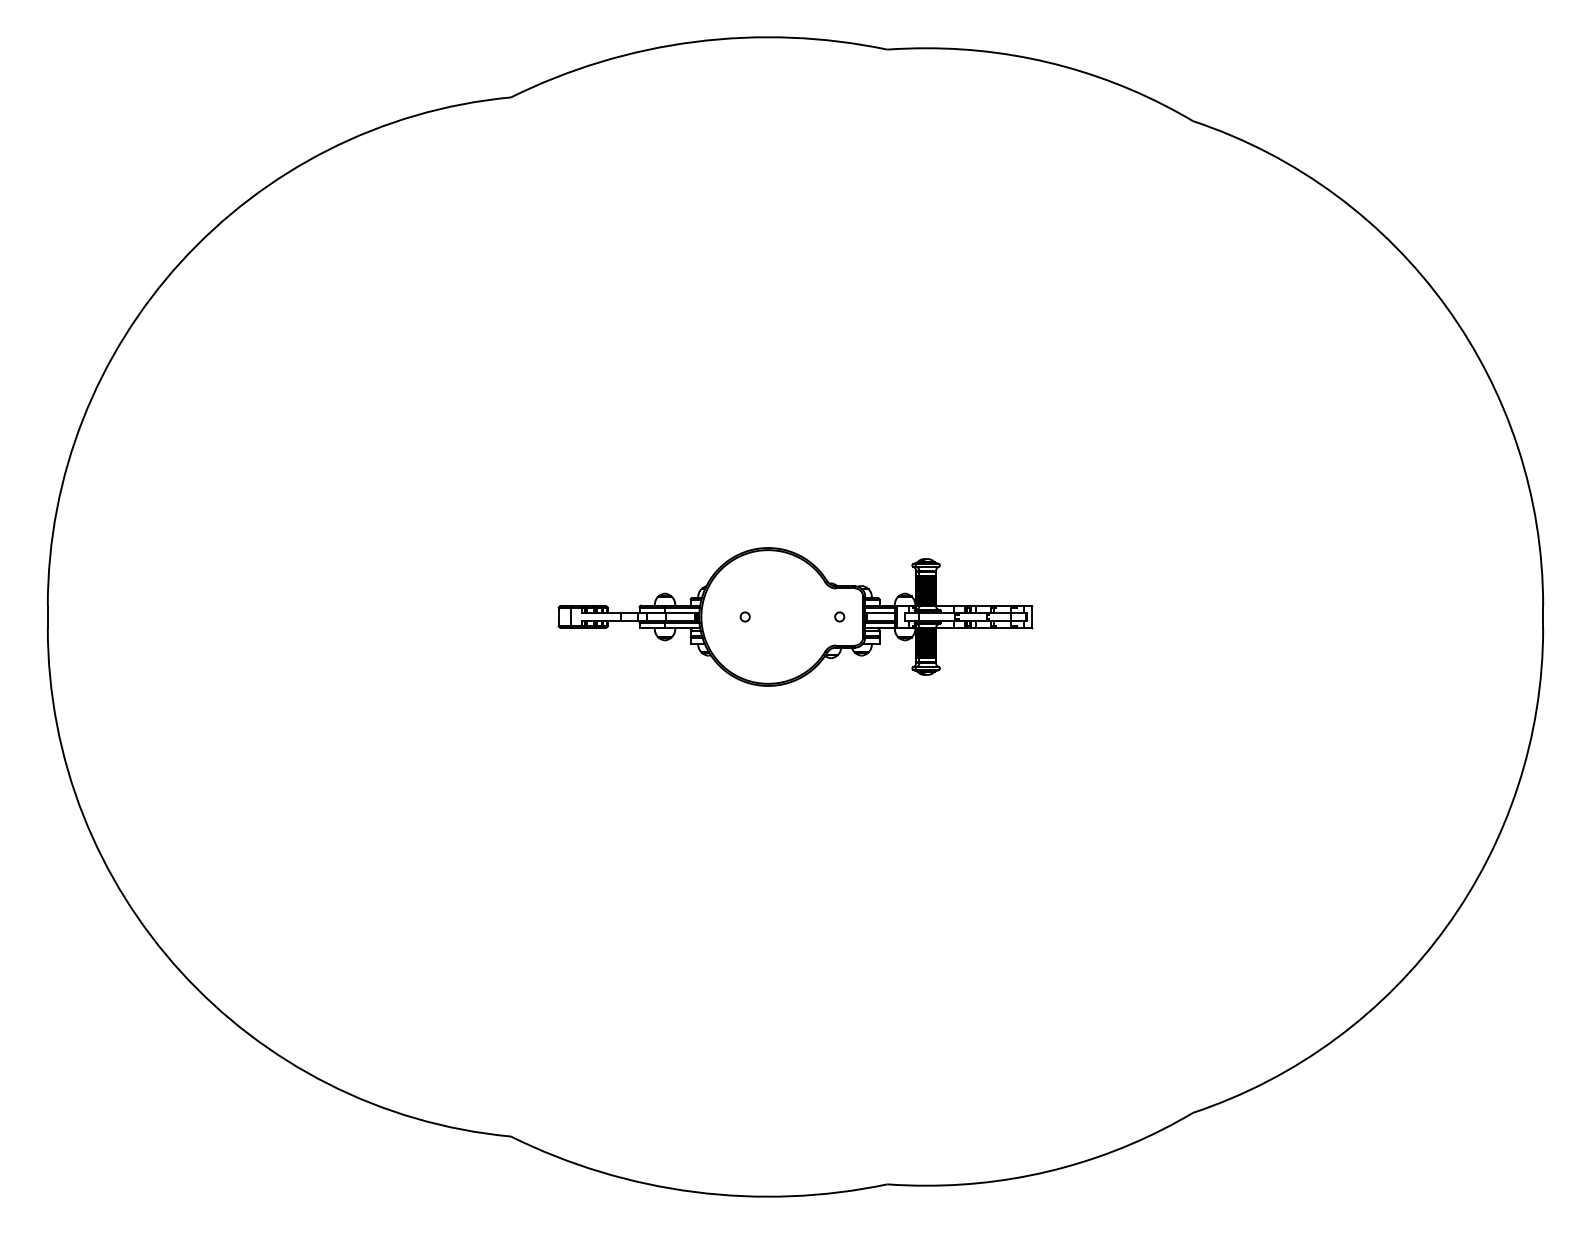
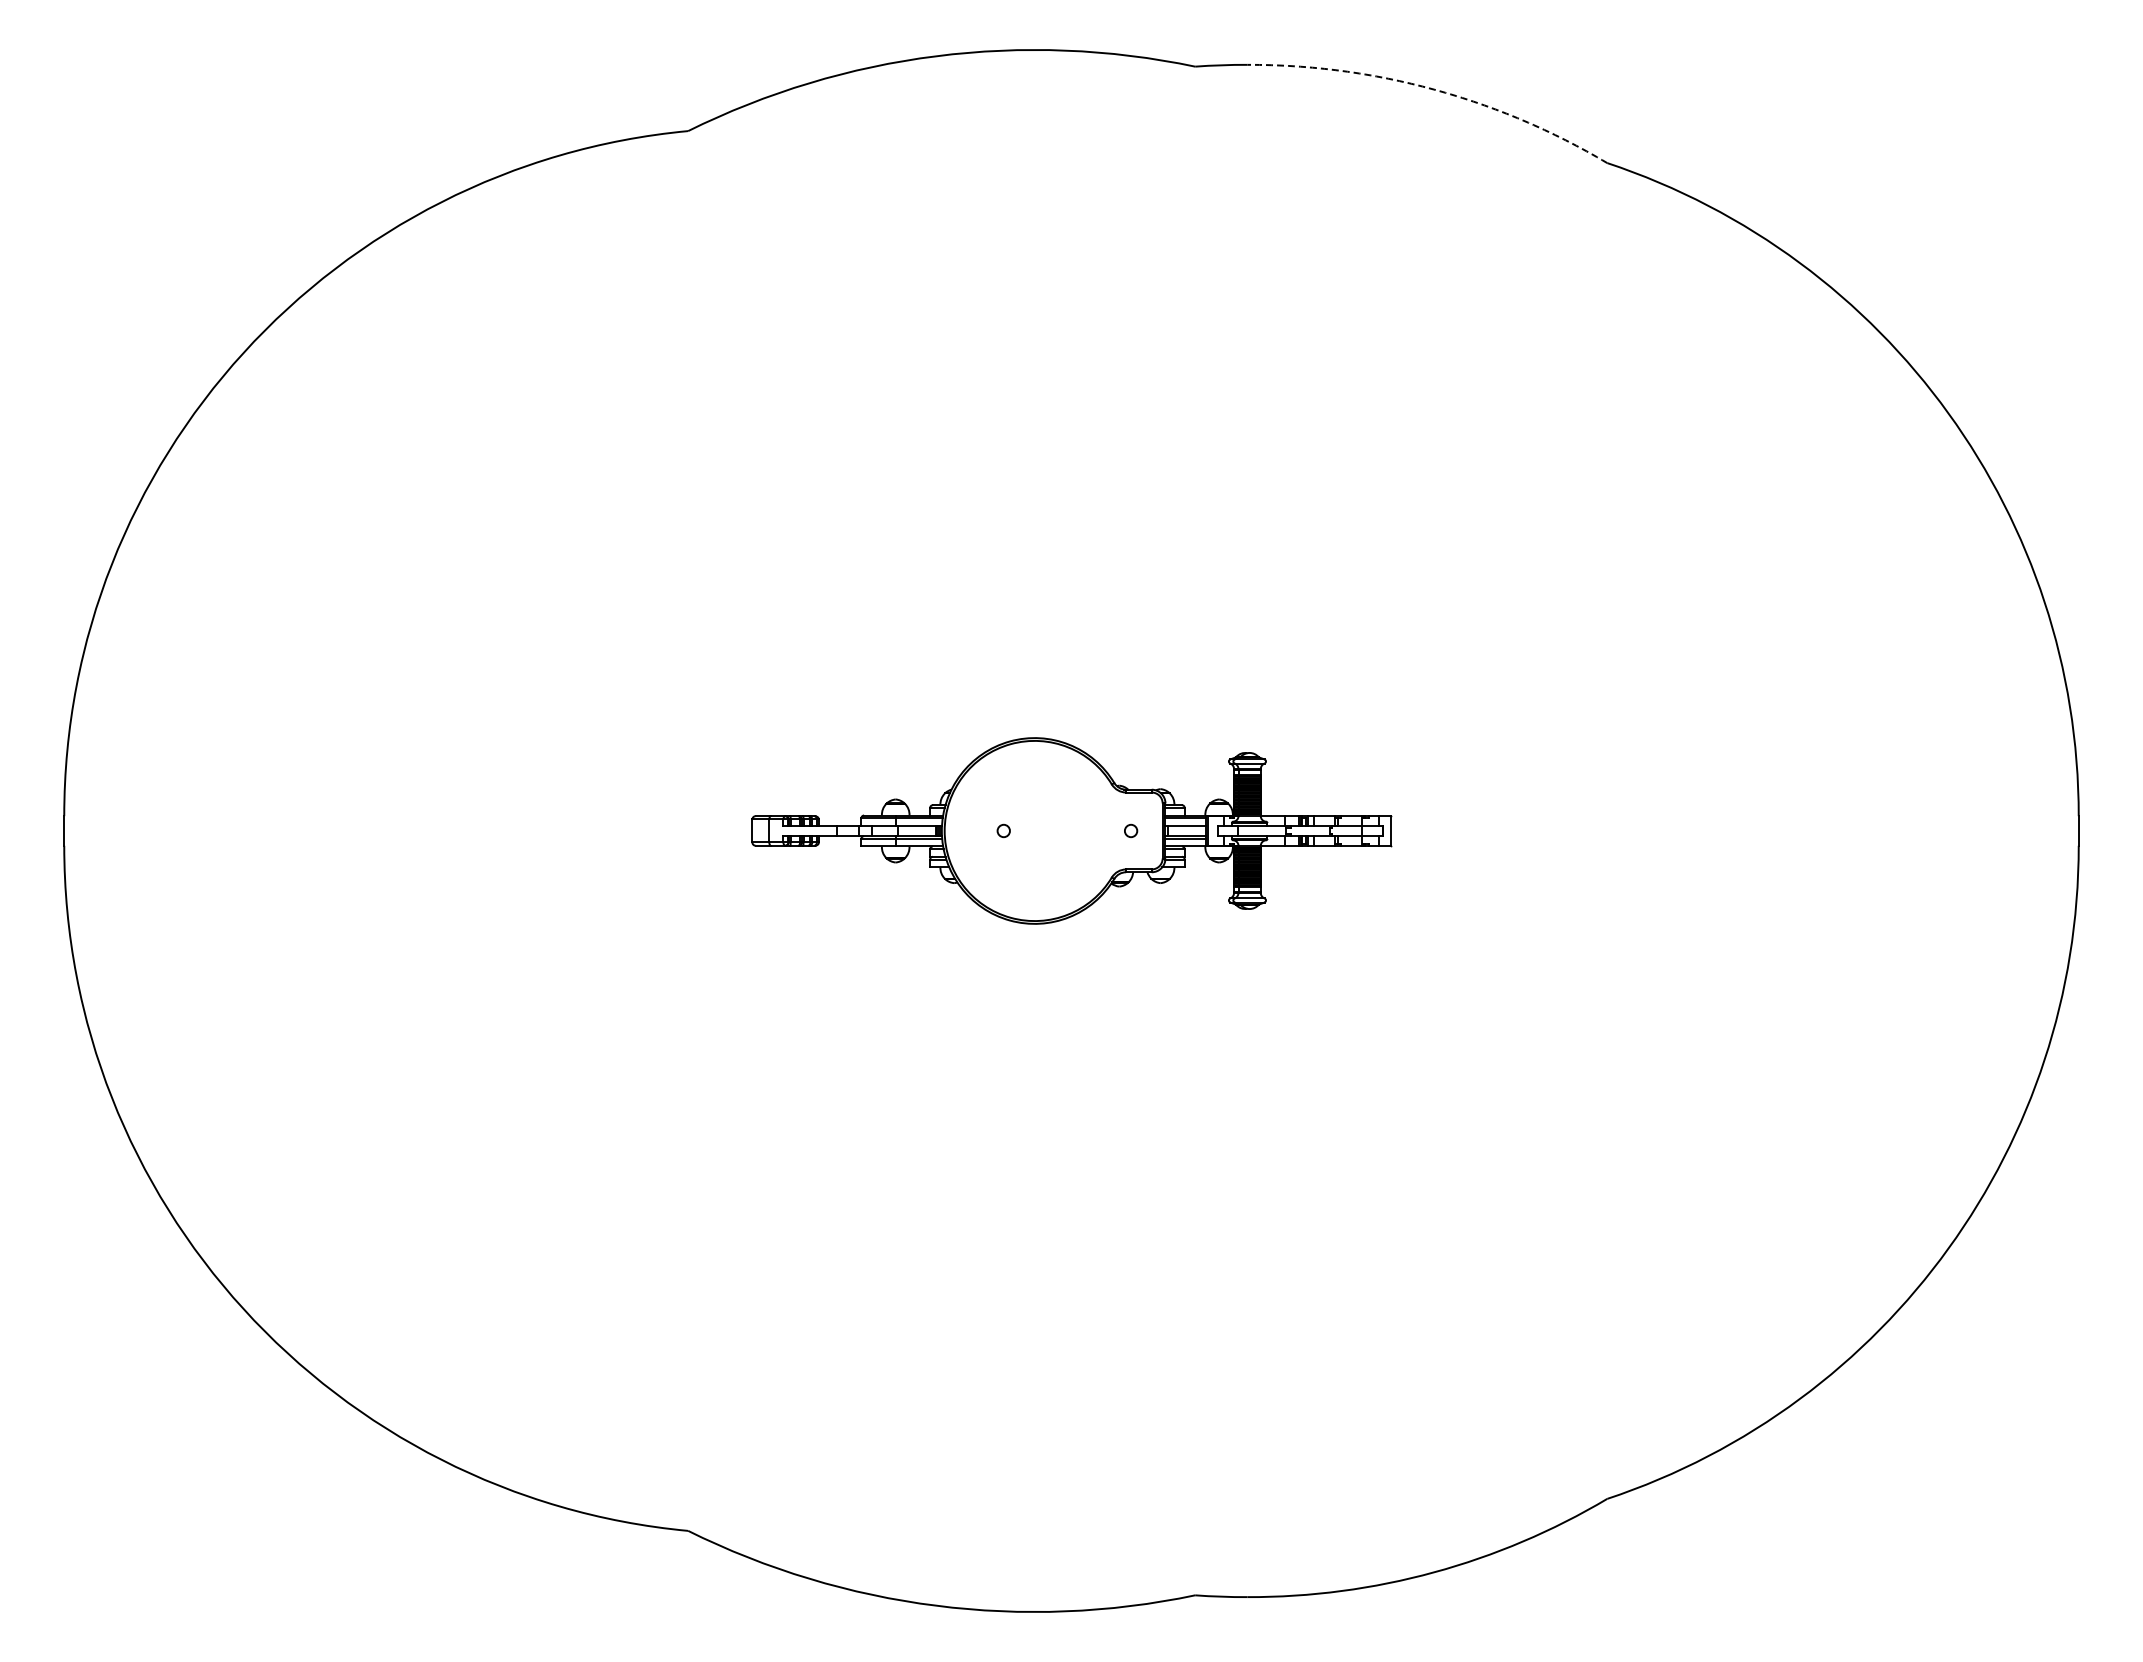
arc: (1064, 66) -> (1434, 89), solid -> dashed

